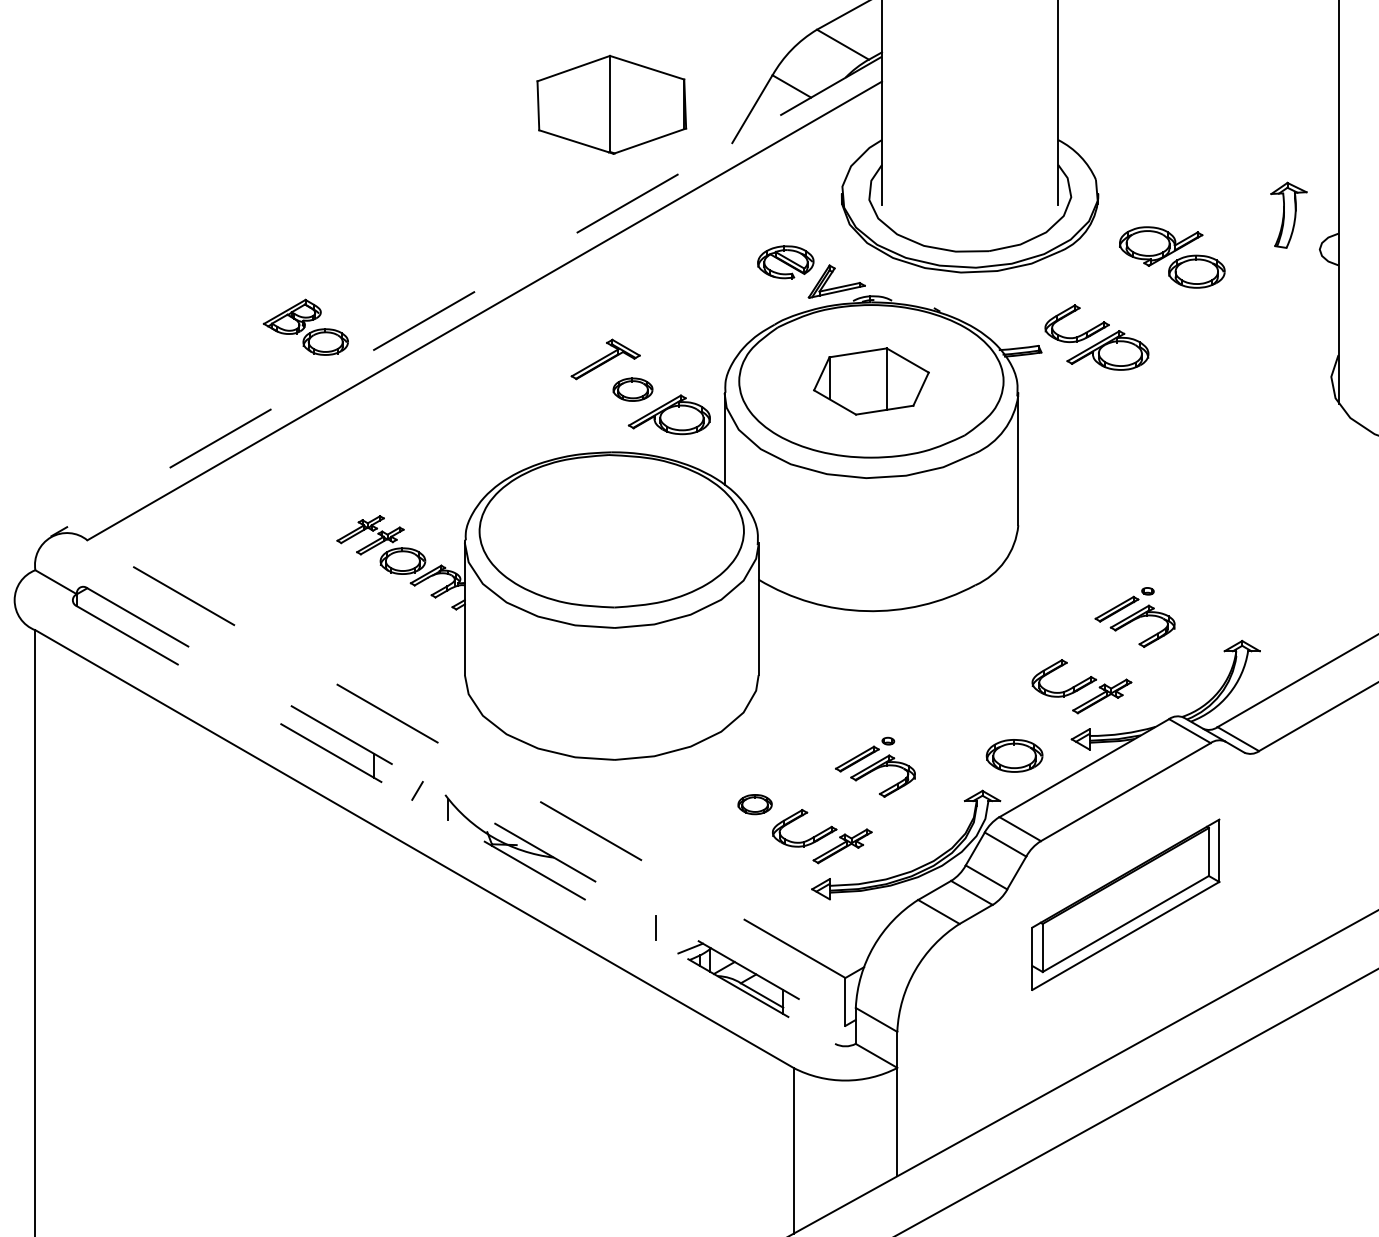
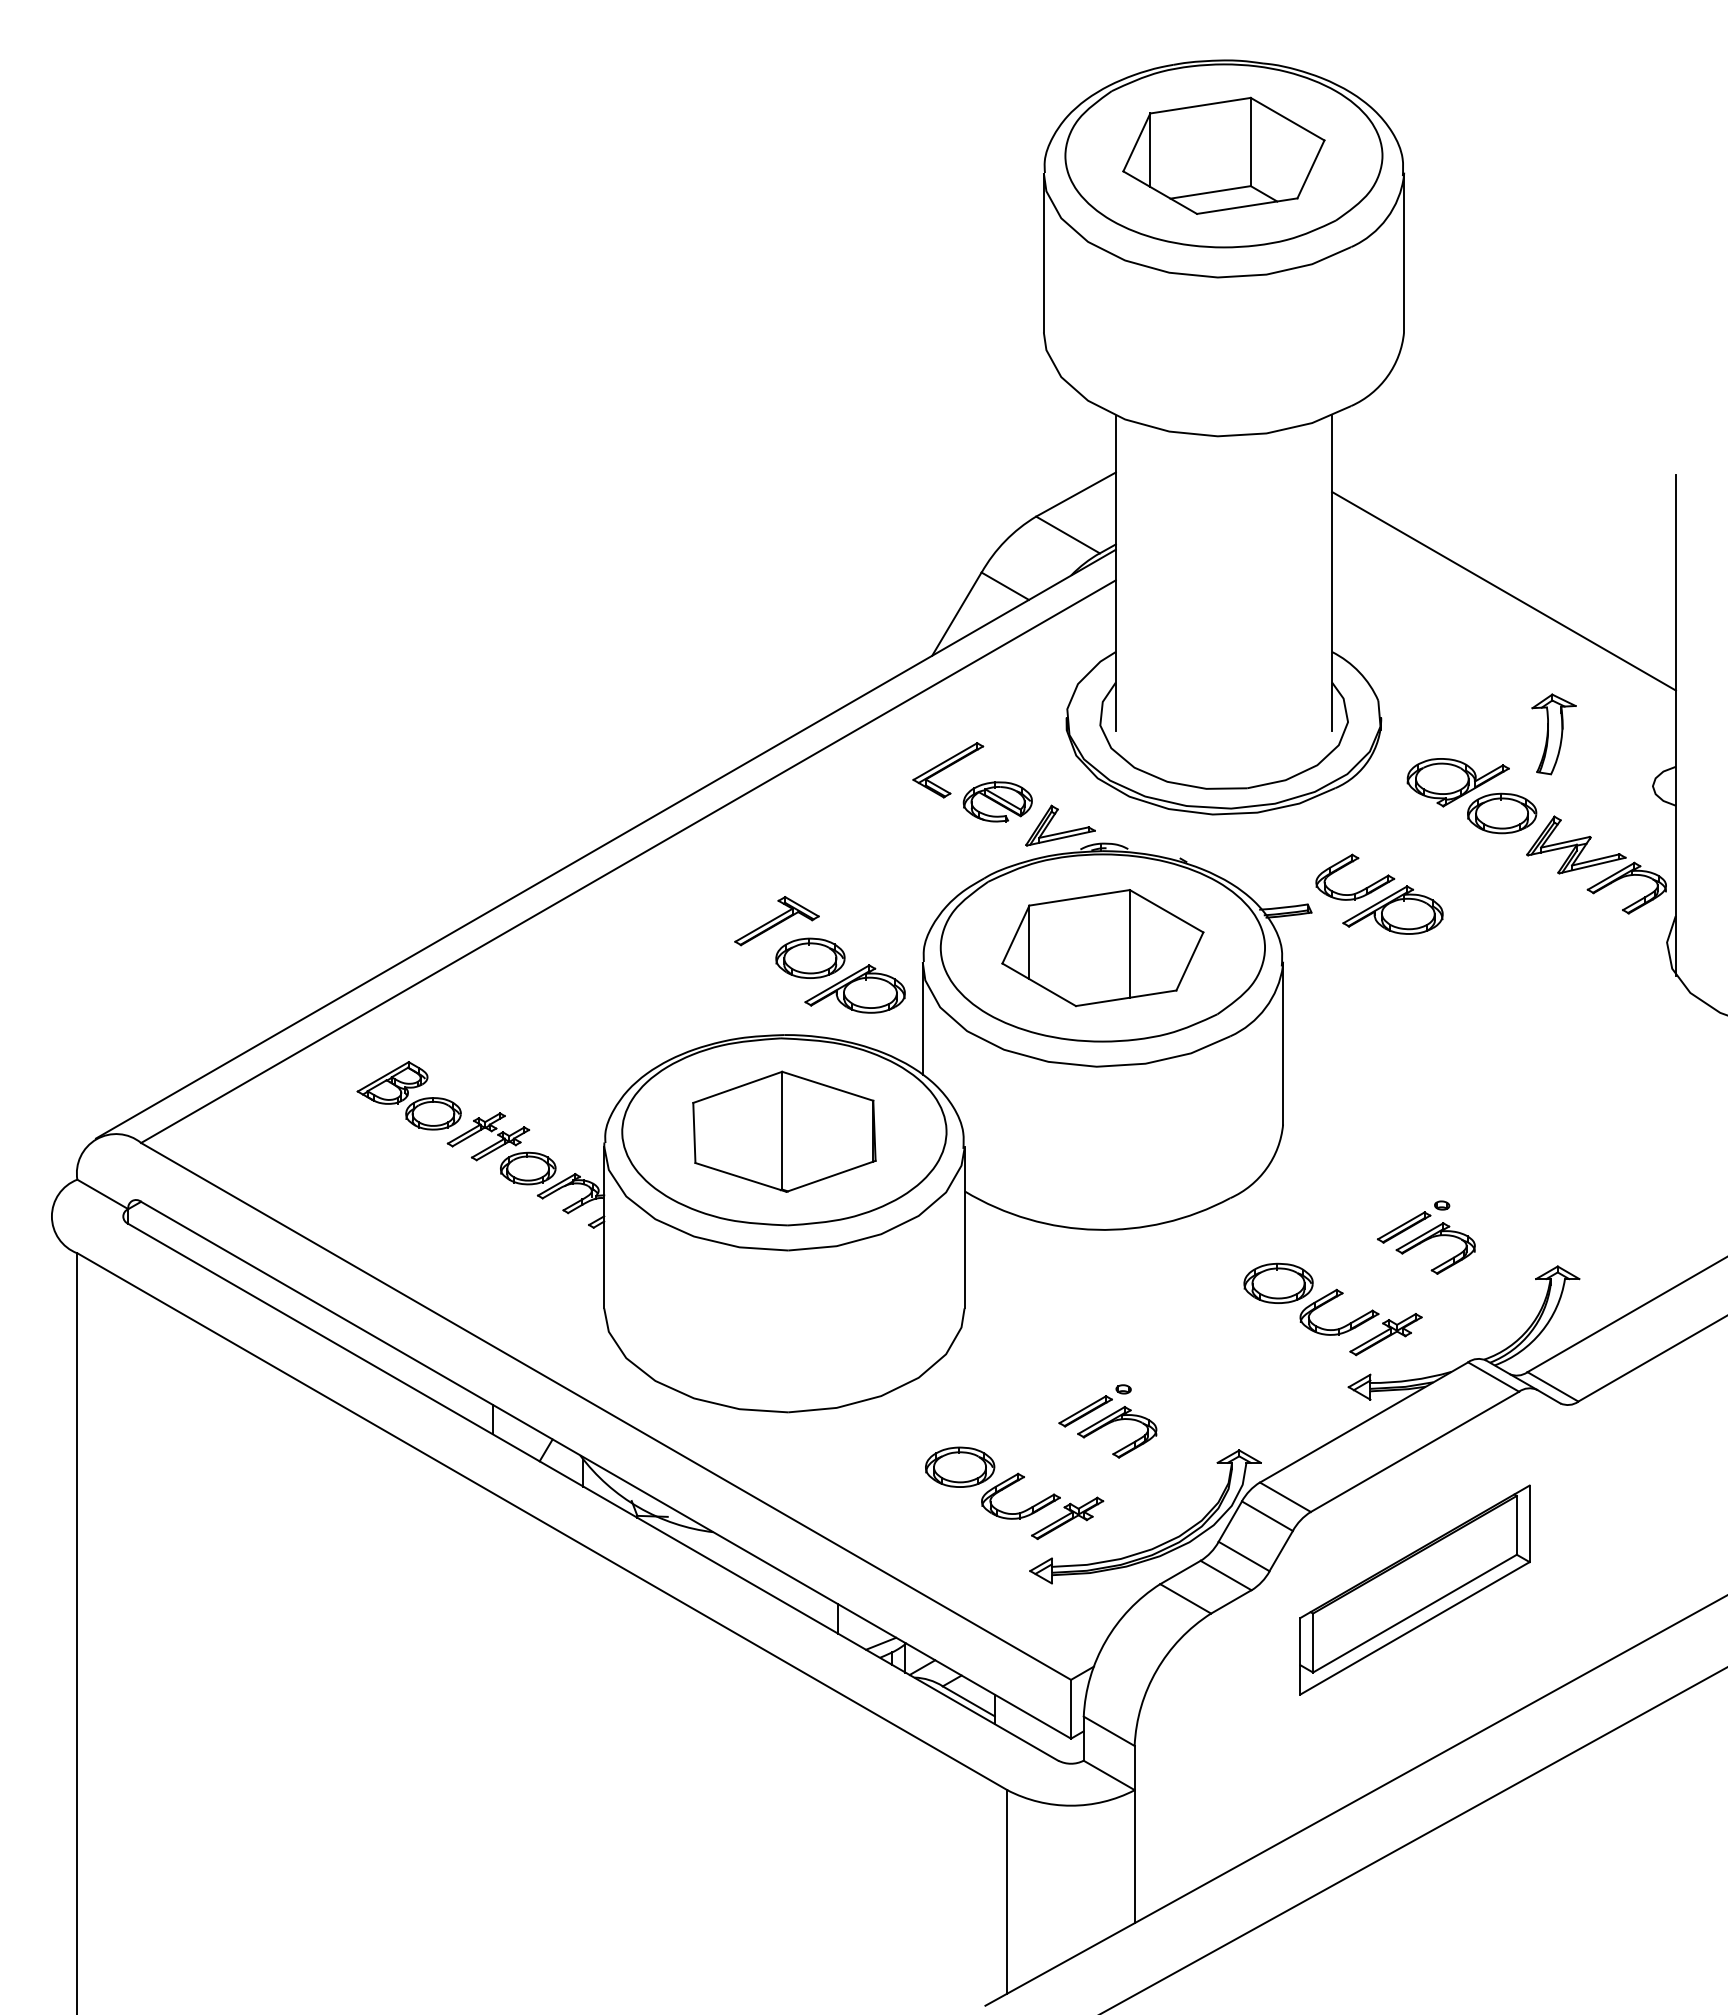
line: (1197, 89) -> (1503, 590), added
part: (611, 104) -> (784, 1131), moved
part: (1288, 215) -> (1553, 734), moved
part: (745, 236) -> (948, 770), added
line: (465, 296) -> (605, 844), dashed -> solid
part: (1273, 313) -> (1596, 864), added
part: (305, 327) -> (408, 1095), moved
part: (871, 381) -> (1102, 948), size x1.43
part: (633, 389) -> (810, 957), size x1.43
part: (1014, 755) -> (1278, 1282), moved
line: (466, 759) -> (606, 1411), dashed -> solid
part: (755, 804) -> (960, 1466), size x1.67
line: (466, 807) -> (606, 1470), dashed -> solid
line: (456, 825) -> (593, 1492), dashed -> solid

